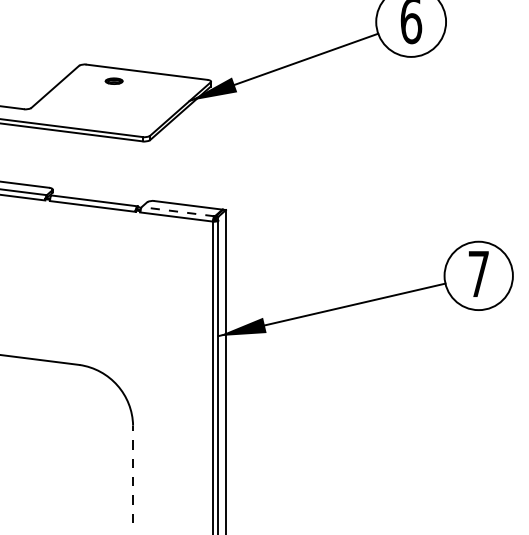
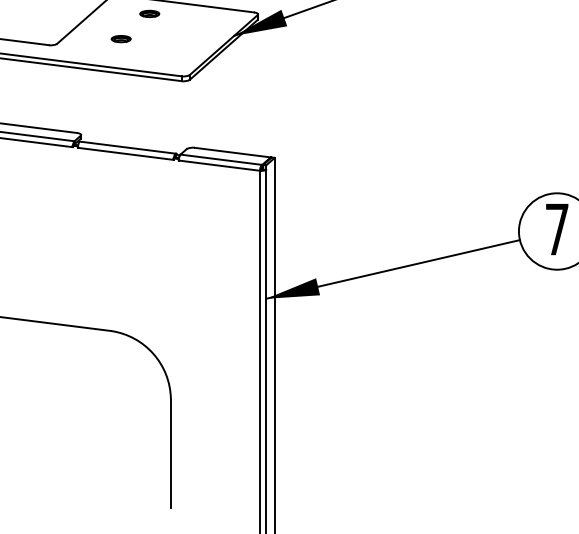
part: (88, 103) -> (121, 38), added
line: (178, 211) -> (221, 159), dashed -> solid
line: (133, 474) -> (171, 453), dashed -> solid

